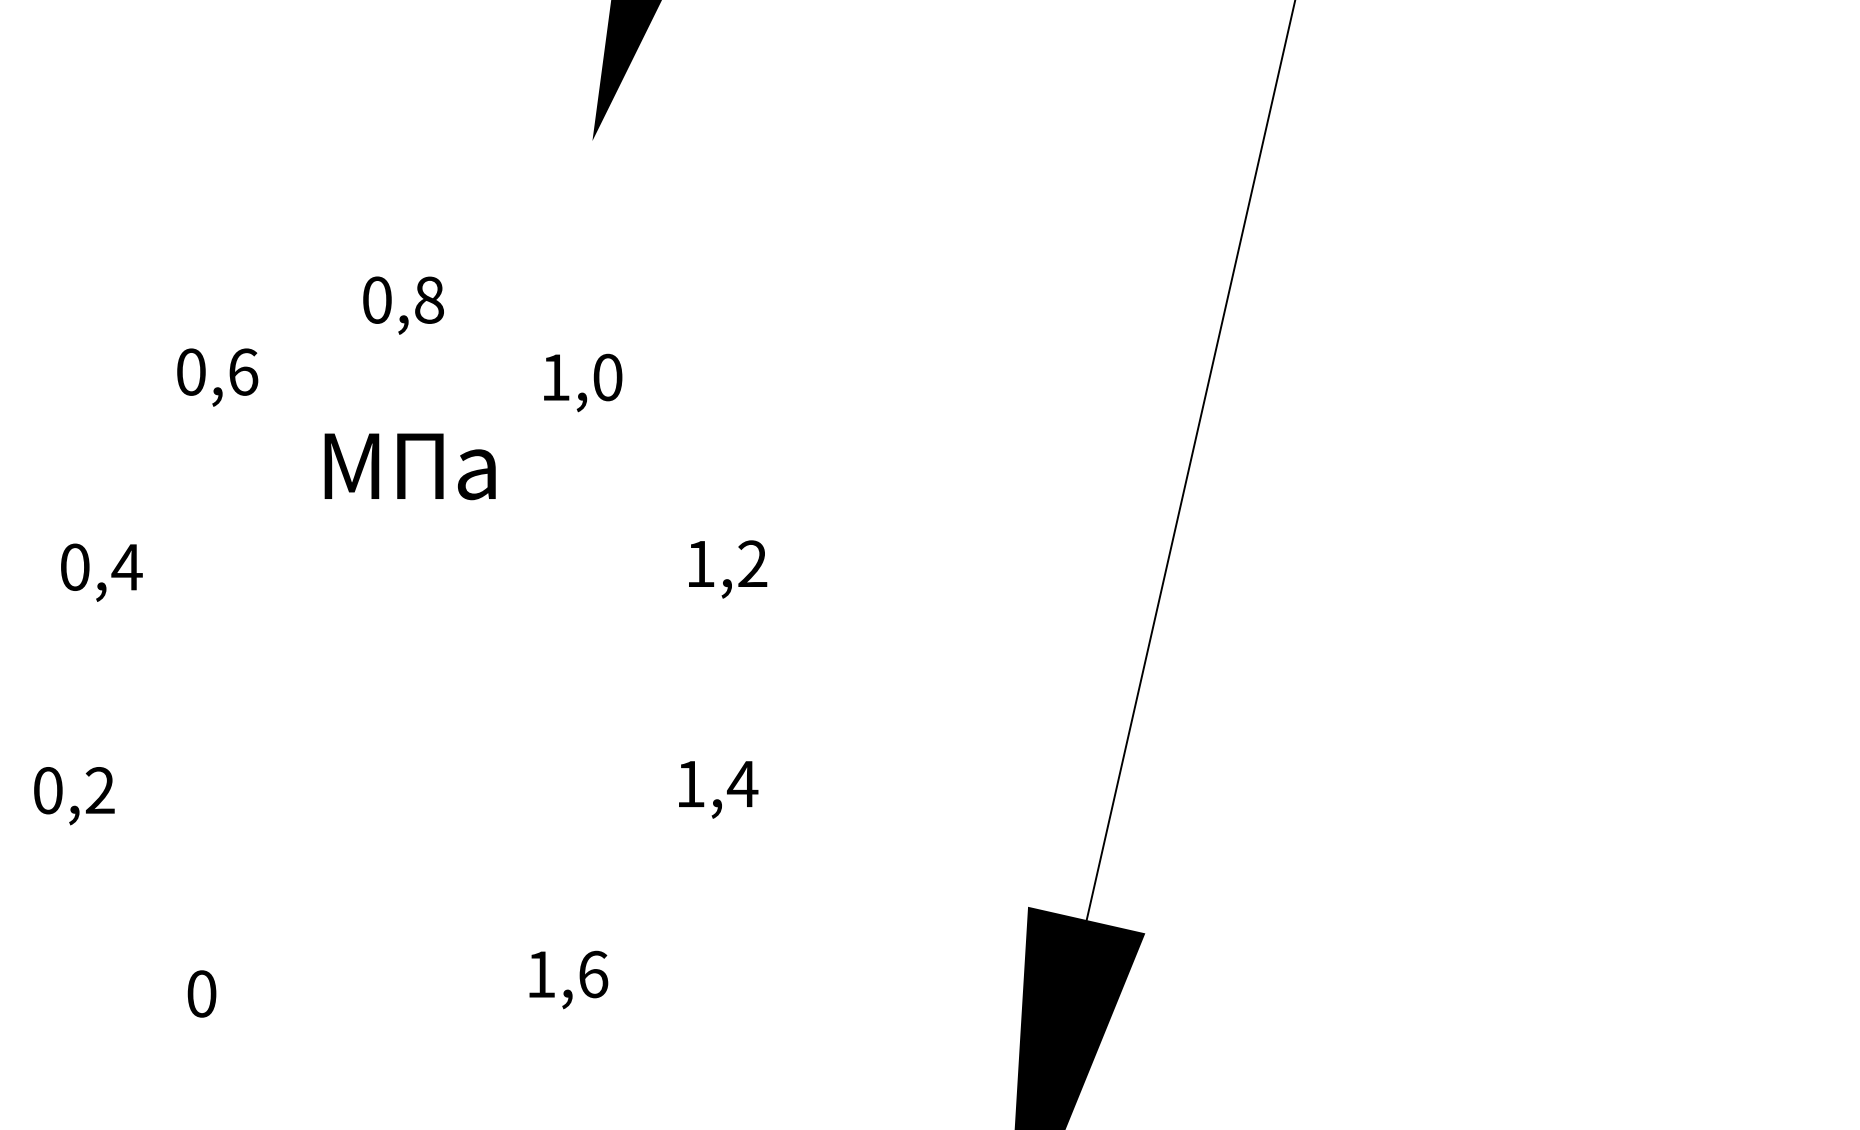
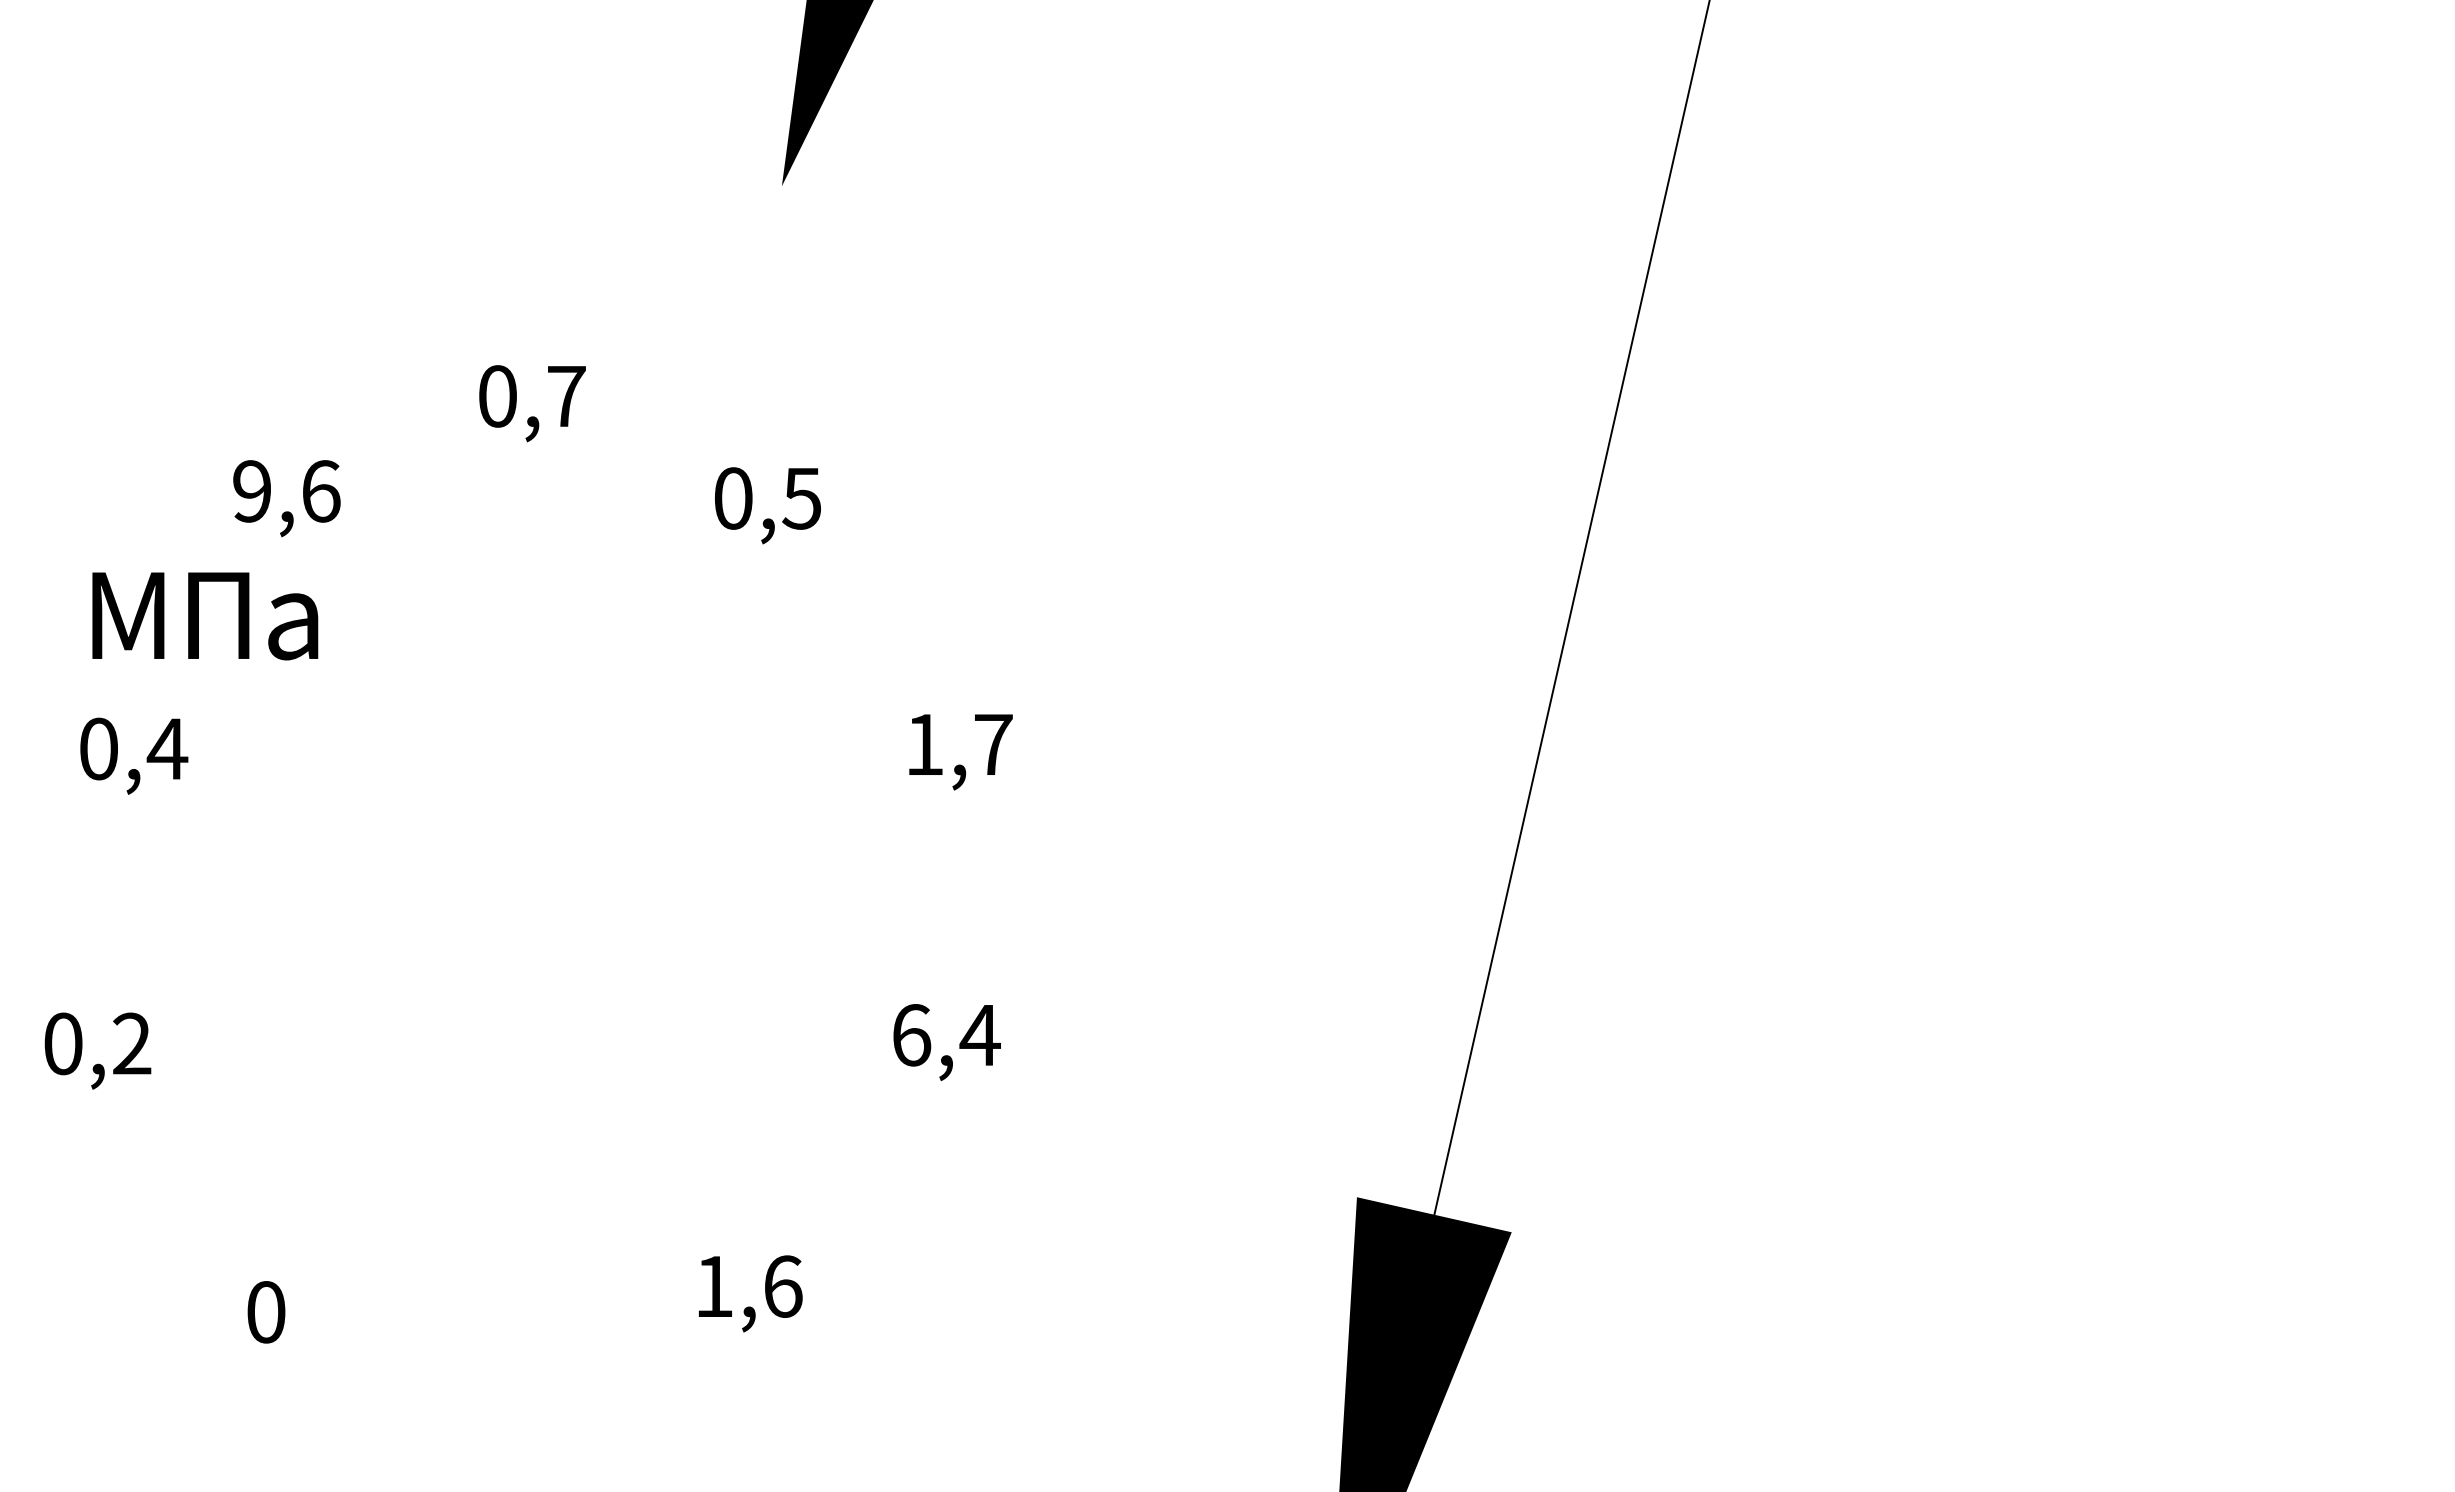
text: (429, 300) -> (566, 396), 0,8 -> 0,7
text: (191, 372) -> (252, 491), 0,6 -> 9,6
text: (582, 377) -> (768, 498), 1,0 -> 0,5
text: (410, 466) -> (205, 616), moved
text: (752, 563) -> (993, 743), 1,2 -> 1,7
text: (691, 784) -> (912, 1035), 1,4 -> 6,4

